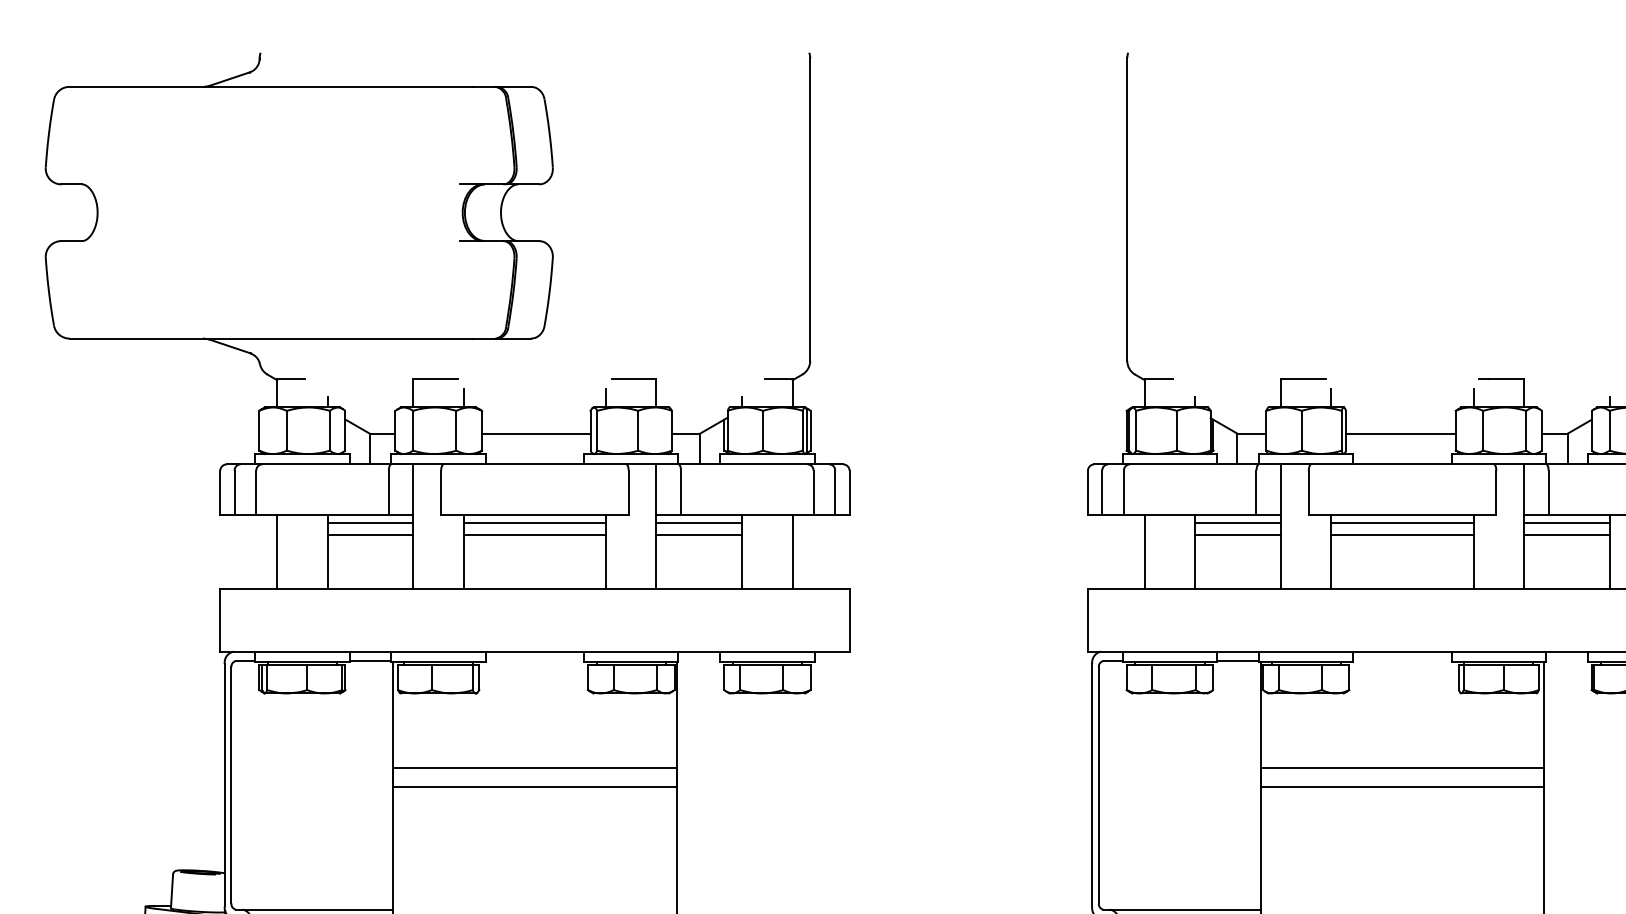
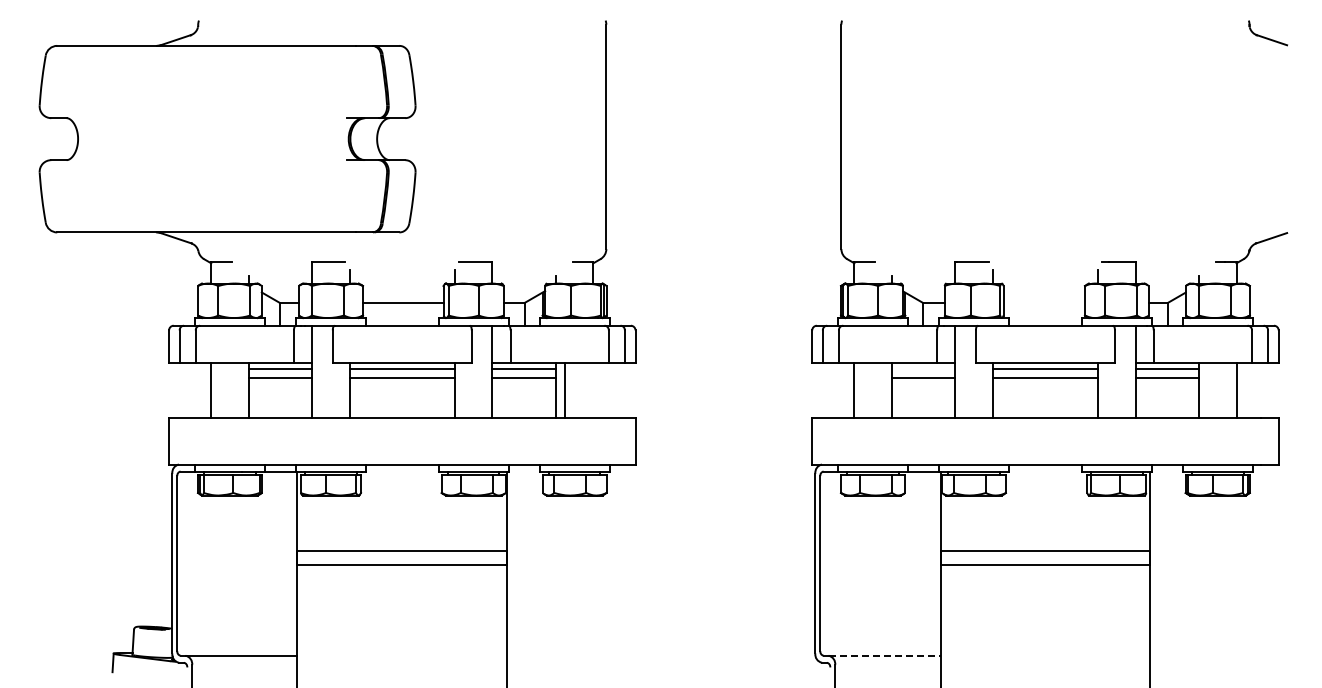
line: (1399, 433) -> (1043, 302), removed
line: (1238, 522) -> (923, 368), removed
line: (792, 551) -> (565, 390), moved
line: (1185, 909) -> (884, 655), solid -> dashed

